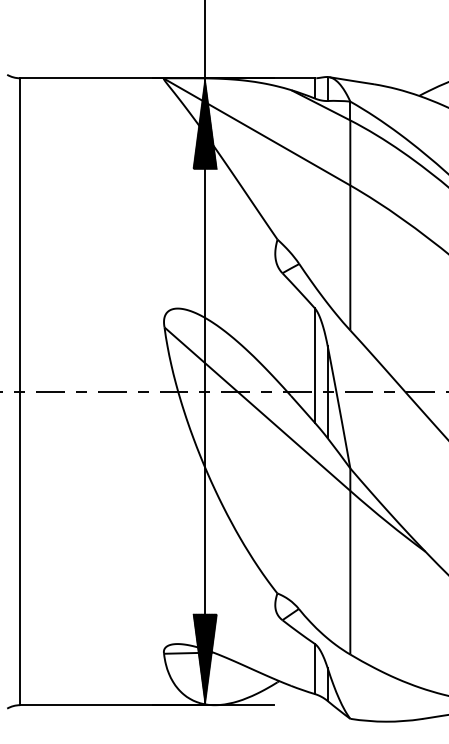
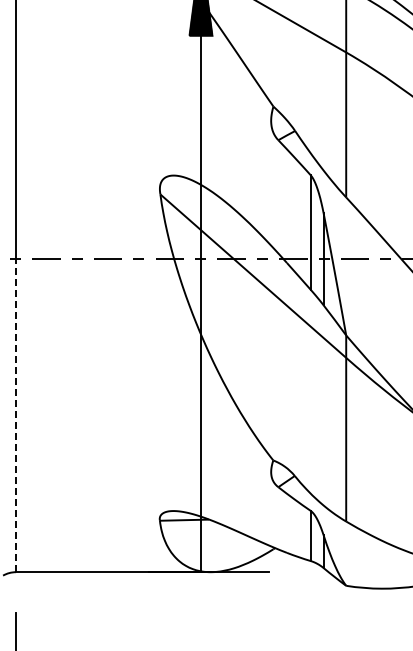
line: (20, 548) -> (16, 415), solid -> dashed
hatch: (205, 659) -> (201, 526), removed

